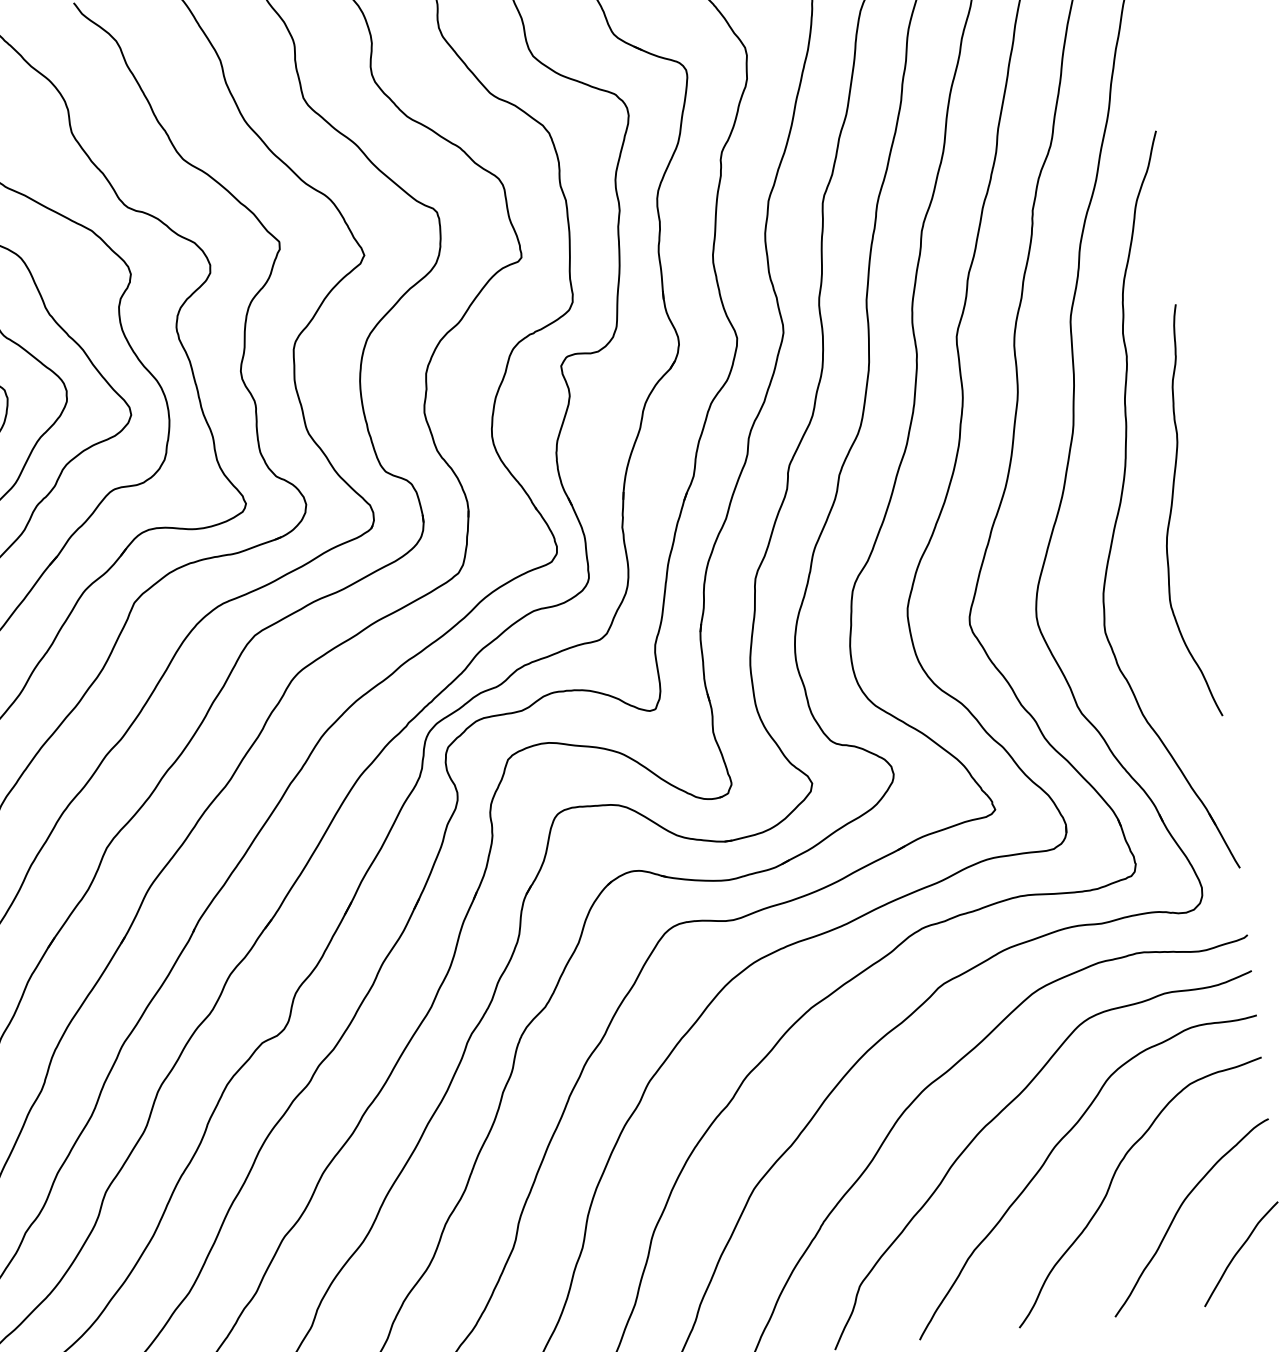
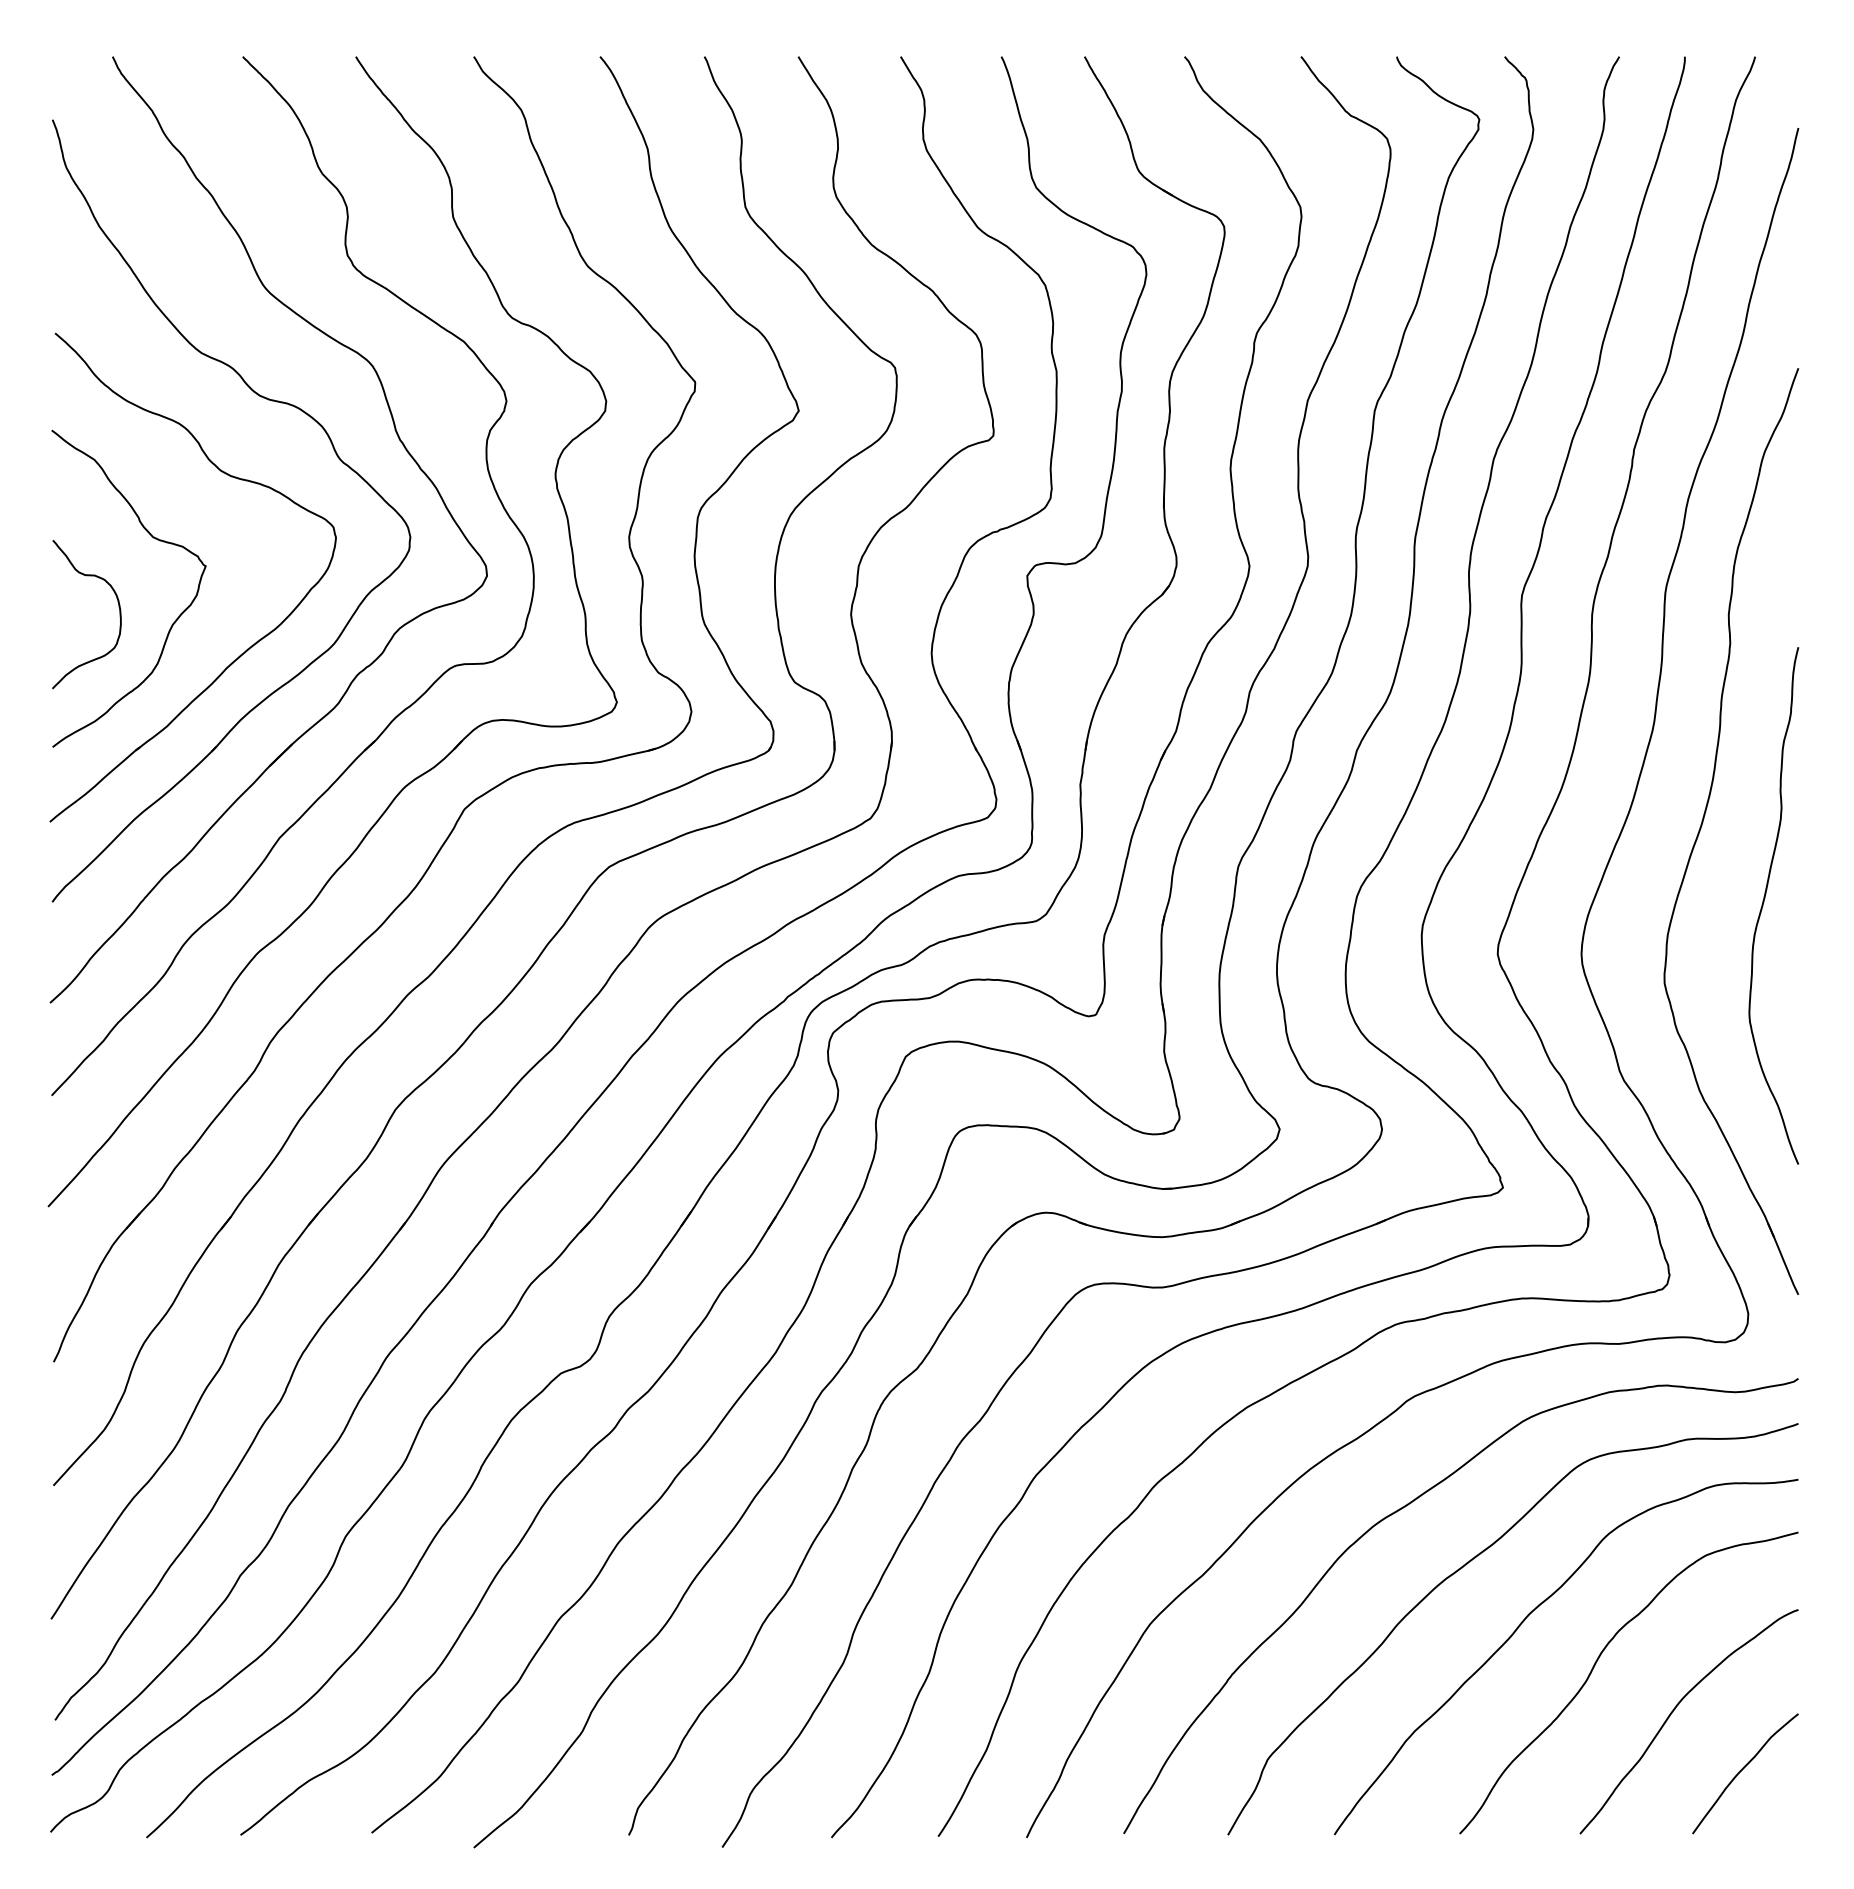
curve: (1171, 510) -> (1764, 902), moved

